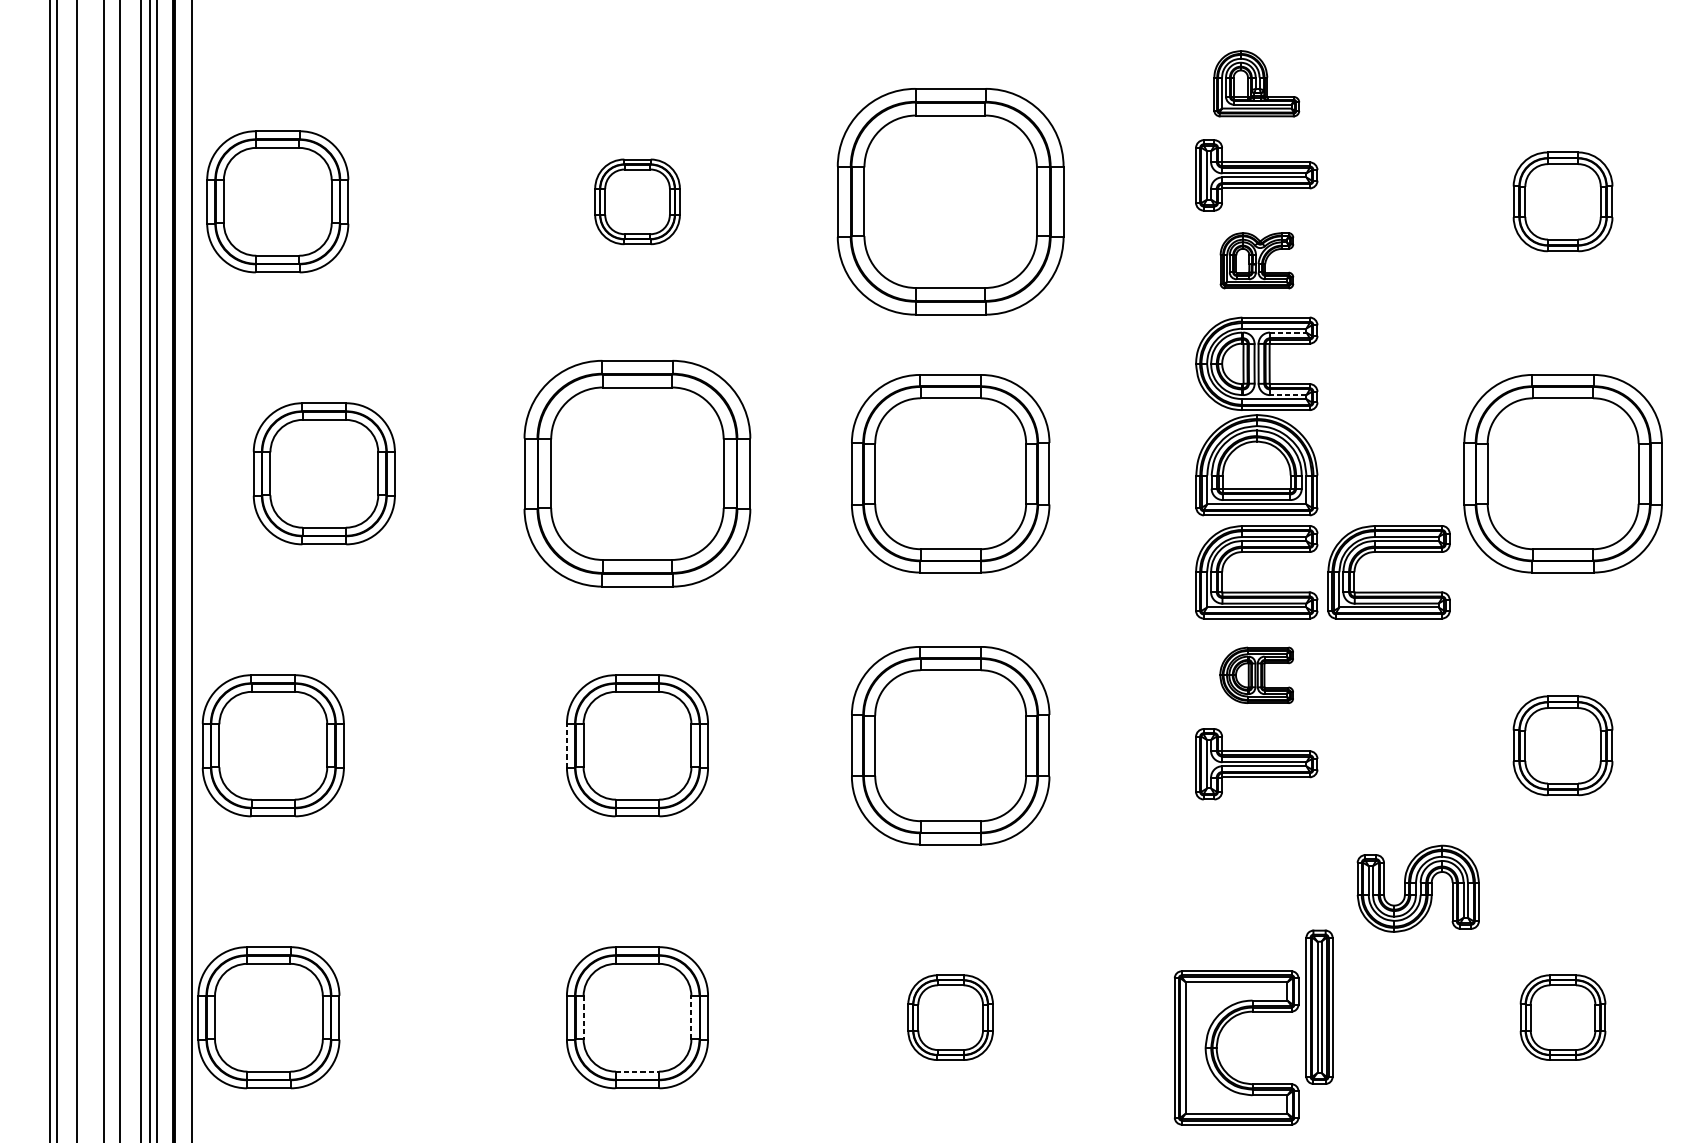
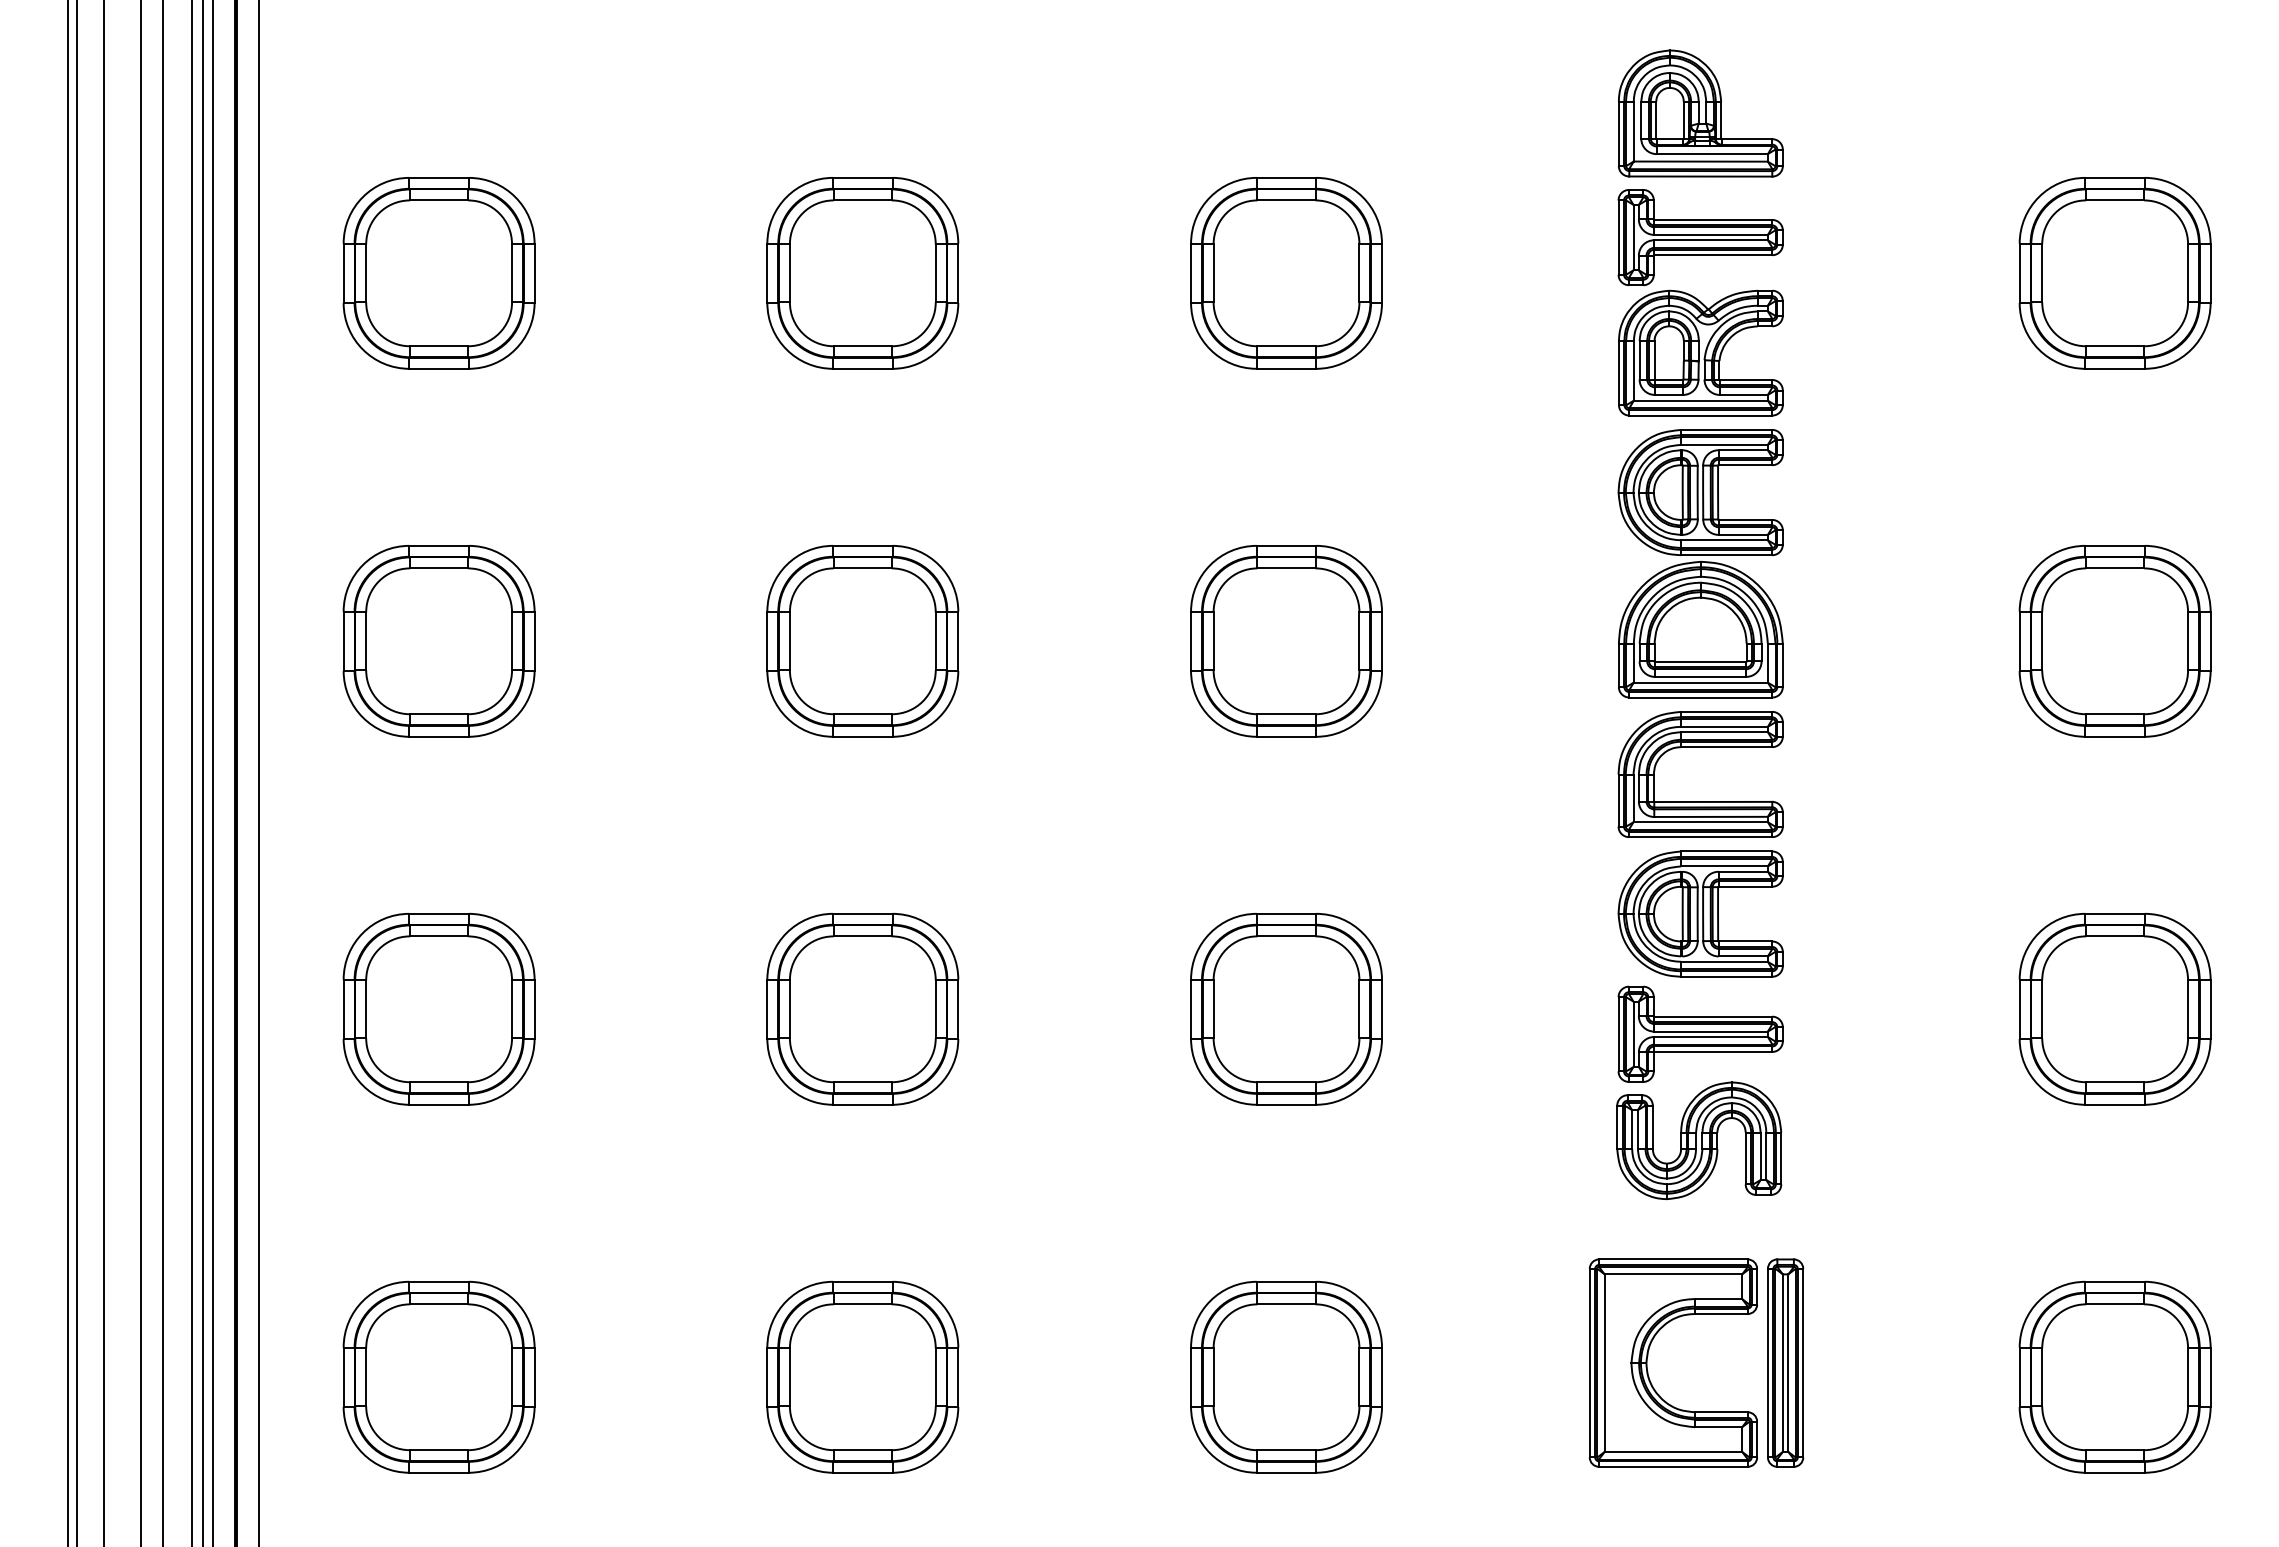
part: (1256, 83) -> (1700, 113), size x1.43
part: (277, 201) -> (438, 273), moved
part: (637, 201) -> (862, 273), size x1.67
part: (950, 201) -> (1286, 273), size x0.62
part: (1562, 201) -> (2114, 273), size x1.43
part: (1256, 260) -> (1700, 352), size x1.67
line: (1288, 332) -> (1743, 450), dashed -> solid
line: (1288, 394) -> (1743, 534), dashed -> solid
part: (637, 473) -> (862, 641), size x0.62
part: (950, 473) -> (1286, 641), size x0.71
part: (1562, 473) -> (2114, 641), size x0.71
part: (1388, 552) -> (1879, 747), removed
part: (1256, 674) -> (1700, 913), size x1.67
part: (272, 745) -> (438, 1009), moved
line: (567, 745) -> (767, 1009), dashed -> solid
part: (950, 745) -> (1286, 1009), size x0.71
part: (1562, 745) -> (2114, 1009), size x1.43
part: (1418, 888) -> (1699, 1140), moved
part: (268, 1017) -> (438, 1376), moved
line: (583, 1017) -> (789, 1377), dashed -> solid
line: (691, 1017) -> (935, 1376), dashed -> solid
part: (950, 1017) -> (1286, 1376), size x1.67
part: (1562, 1017) -> (2114, 1376), size x1.67
part: (1218, 1043) -> (1648, 1356), moved
line: (638, 1071) -> (863, 1450), dashed -> solid

